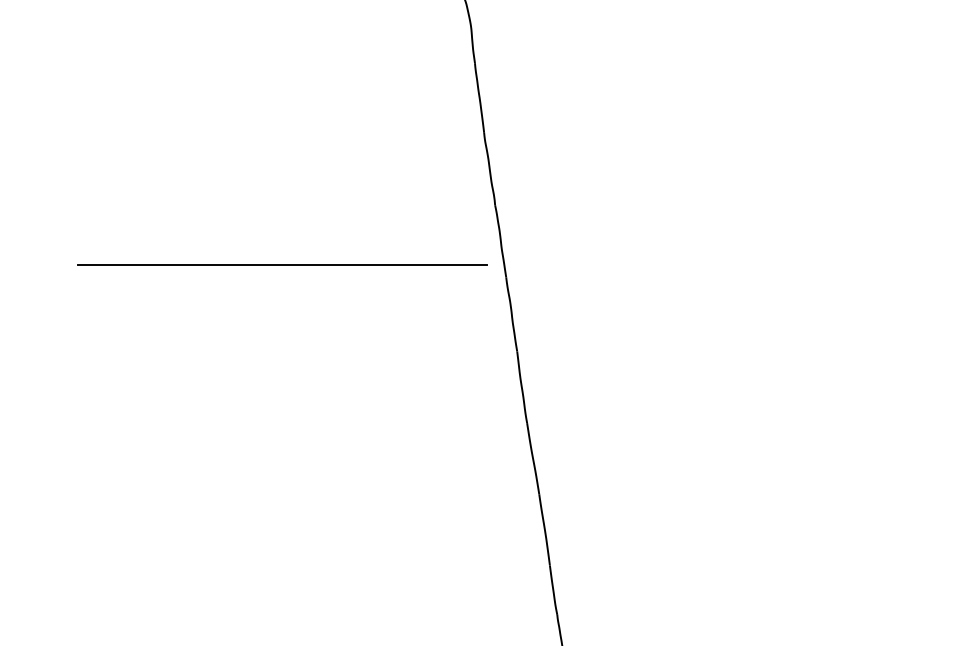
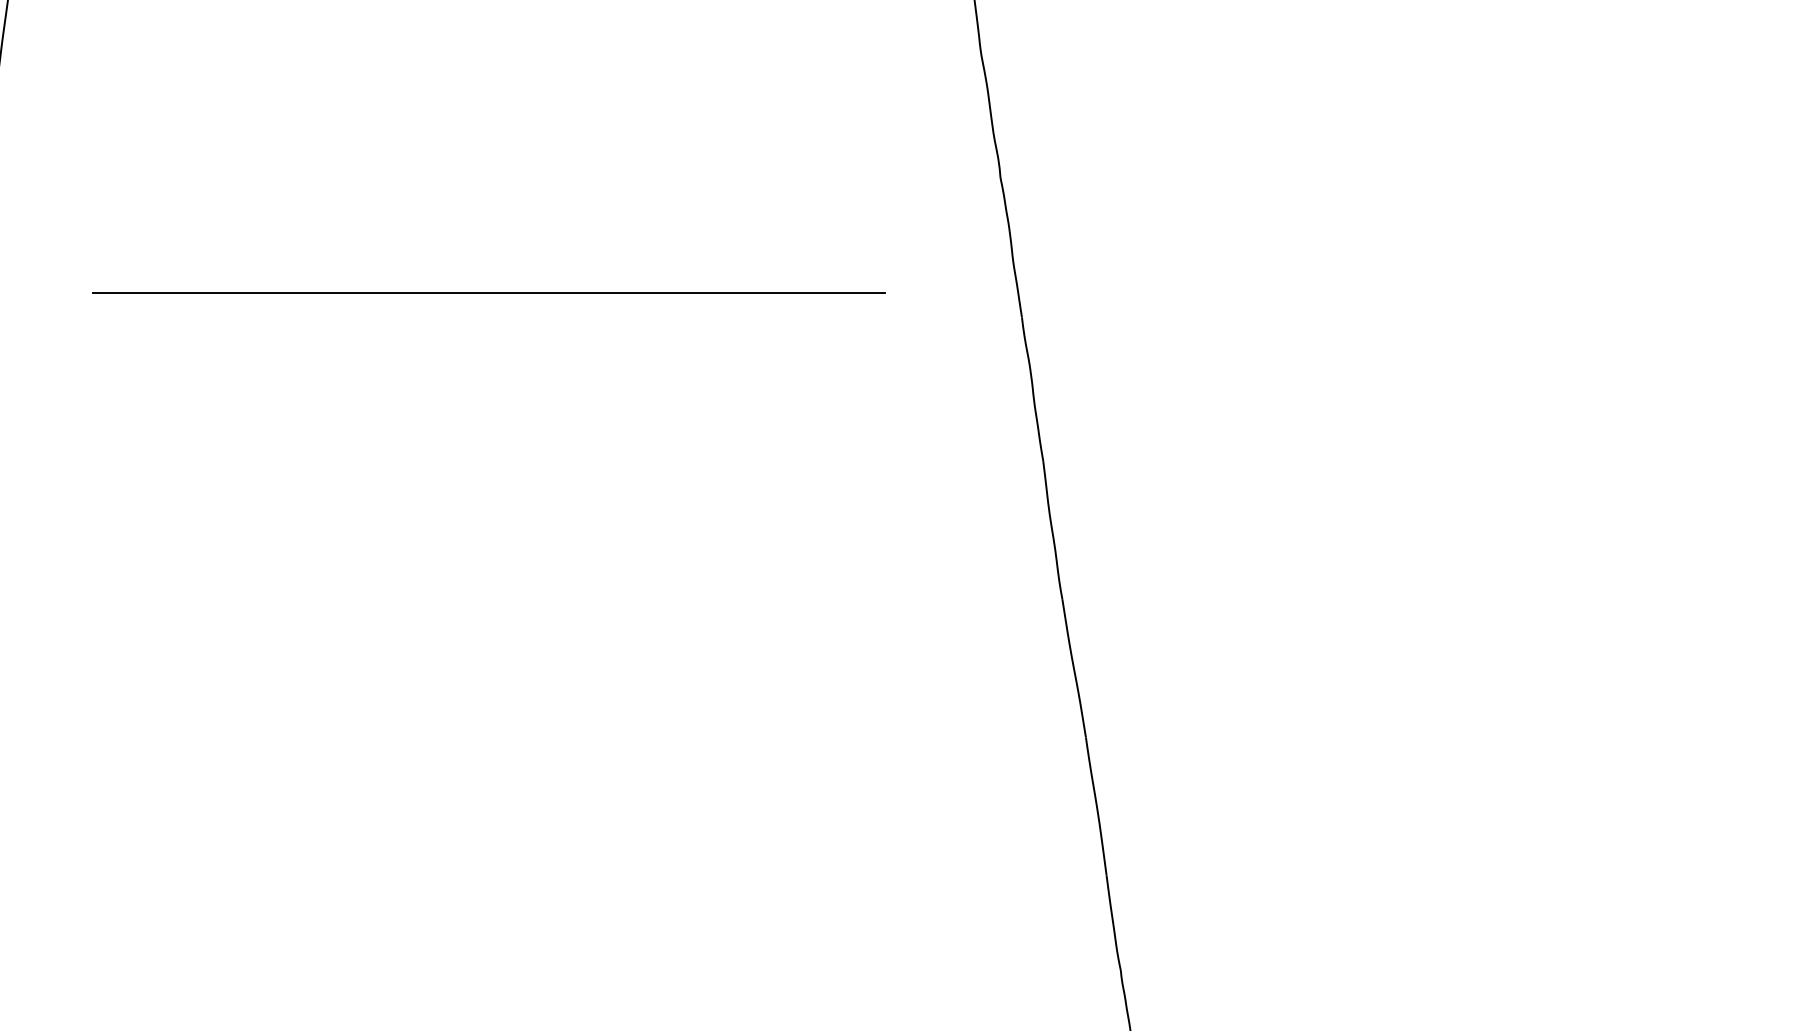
line: (282, 264) -> (488, 292), moved

